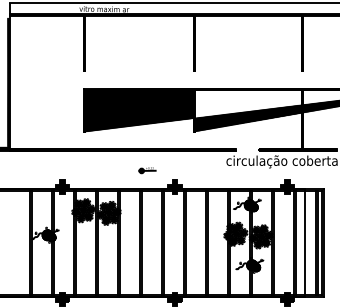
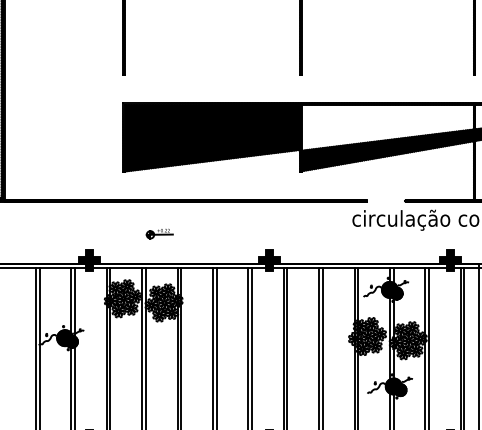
part: (147, 170) -> (159, 234), moved

